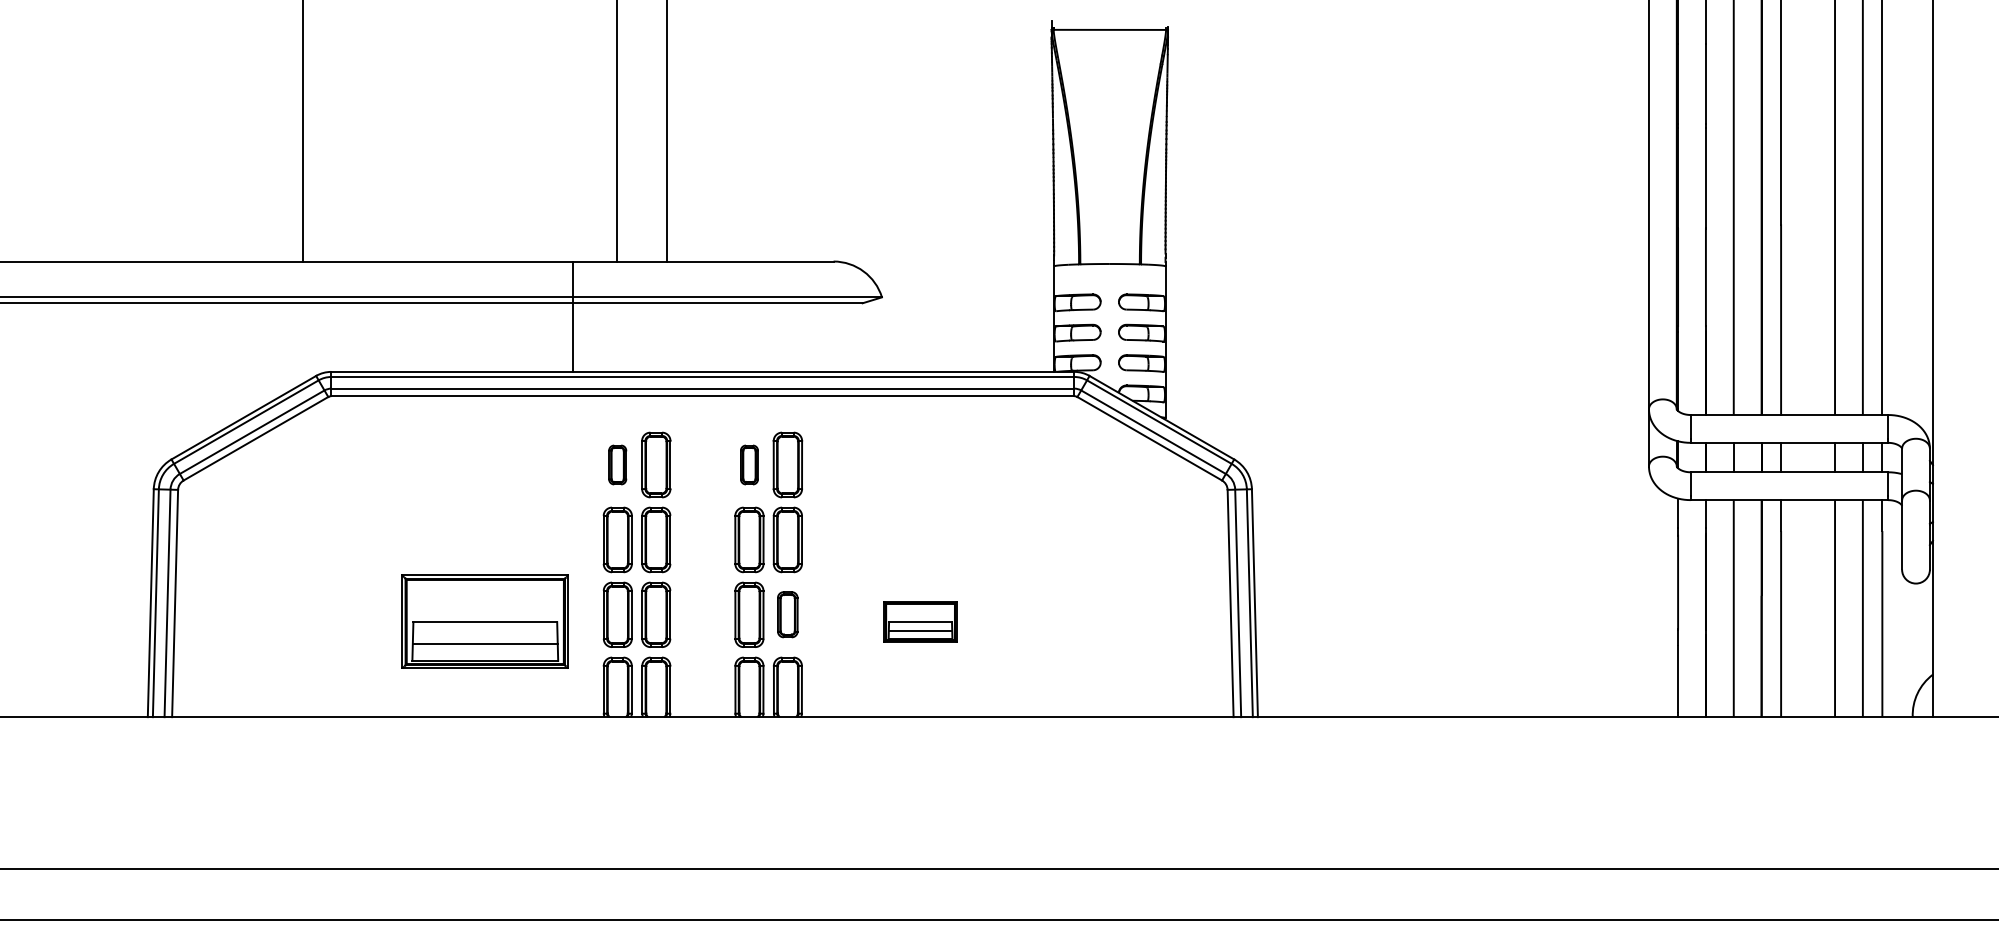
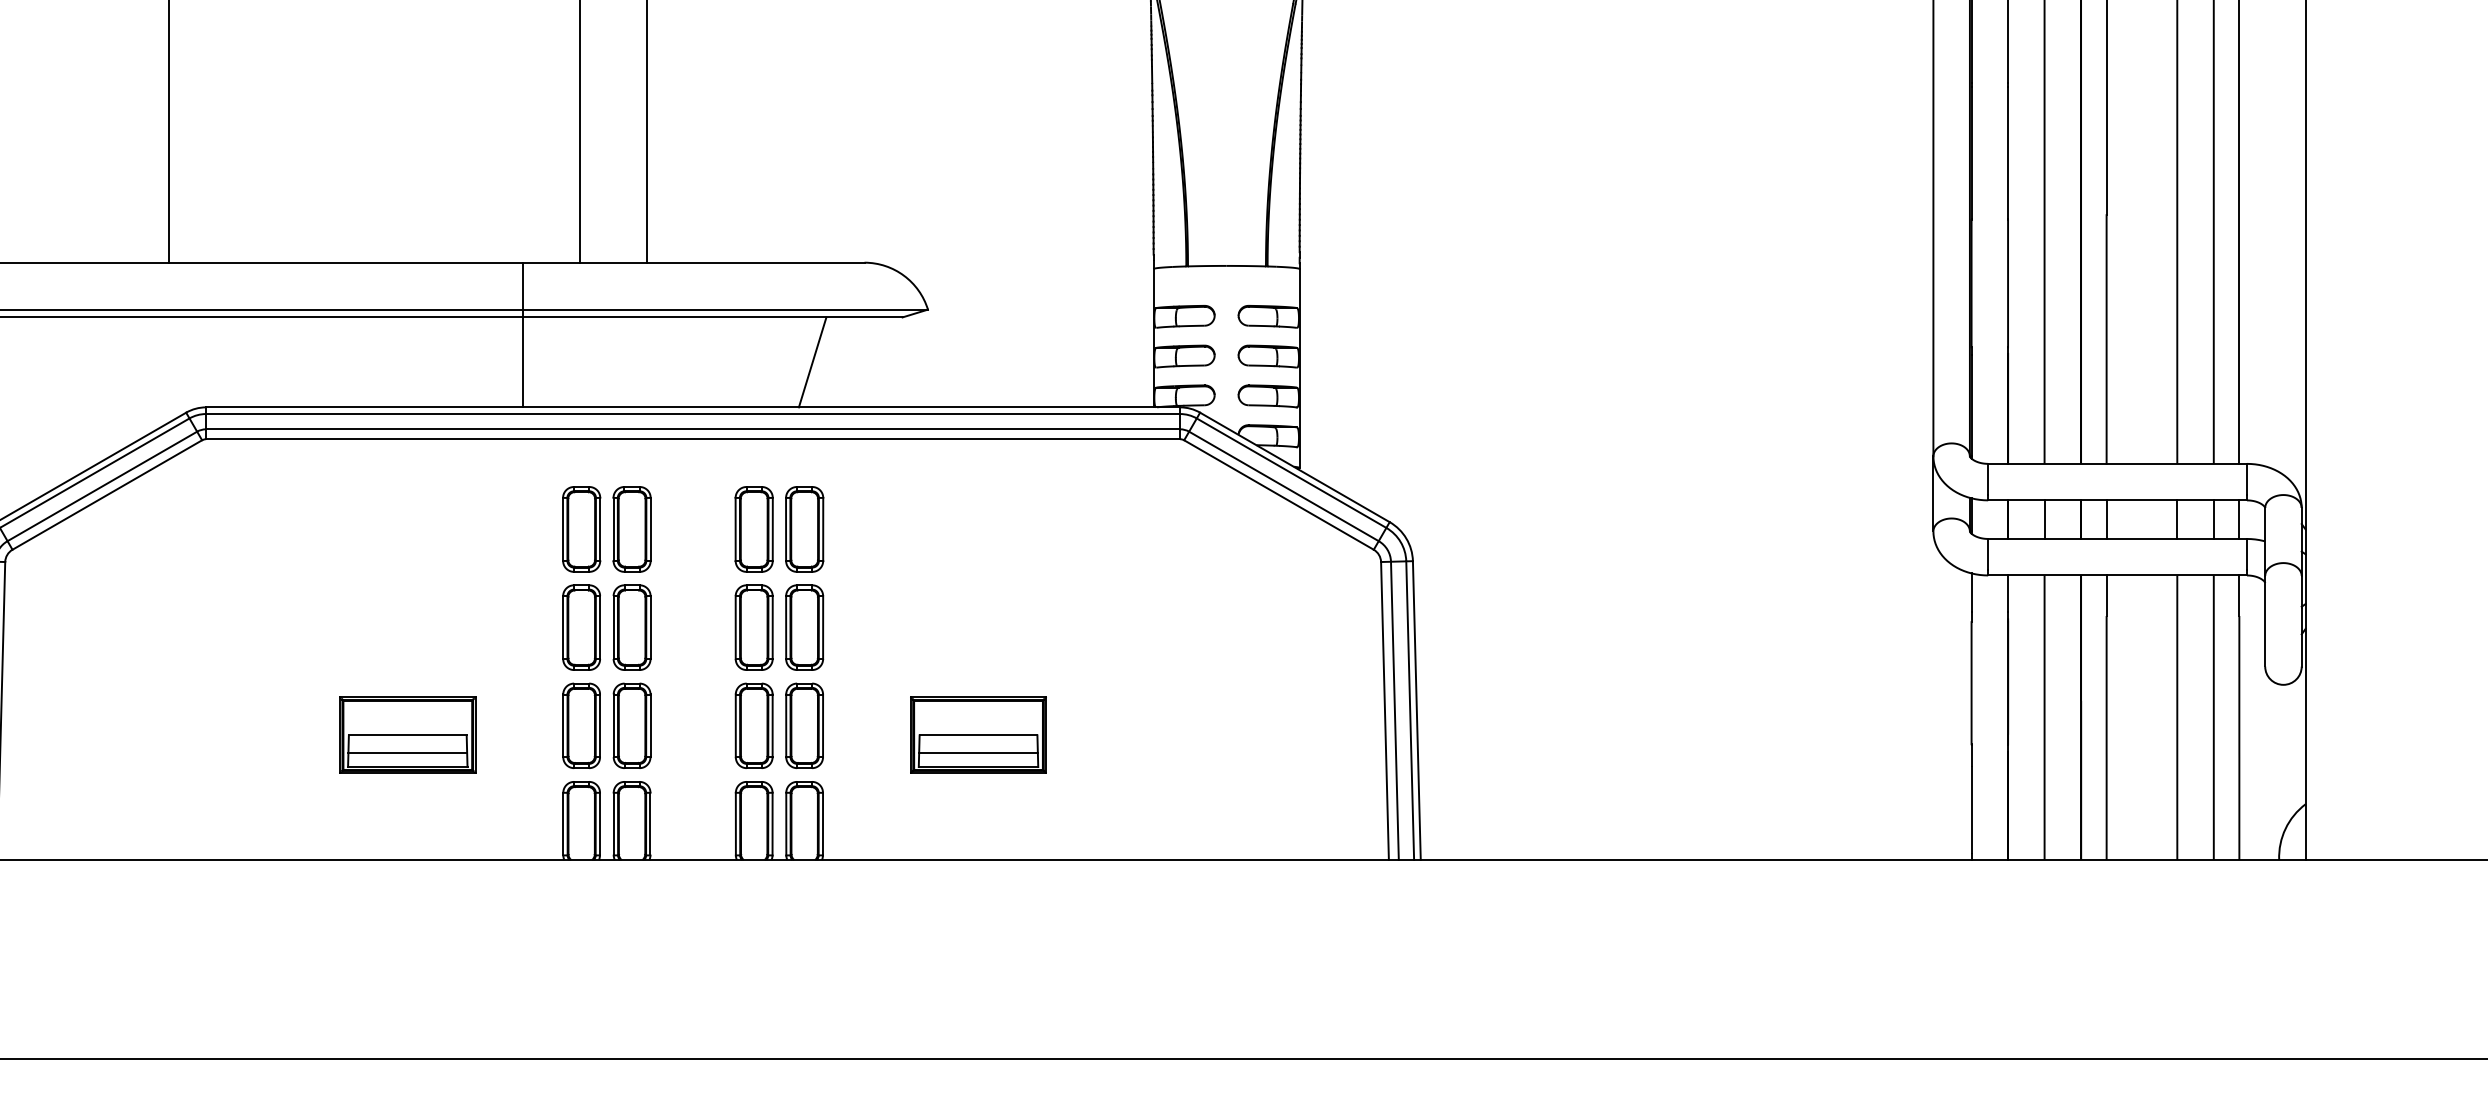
line: (793, 337) -> (811, 362), added
part: (617, 464) -> (581, 528), size x1.67
part: (749, 464) -> (754, 528), size x1.67
part: (787, 614) -> (804, 725), size x1.43
part: (484, 621) -> (406, 734), size x0.62
part: (920, 621) -> (978, 734), size x1.43

